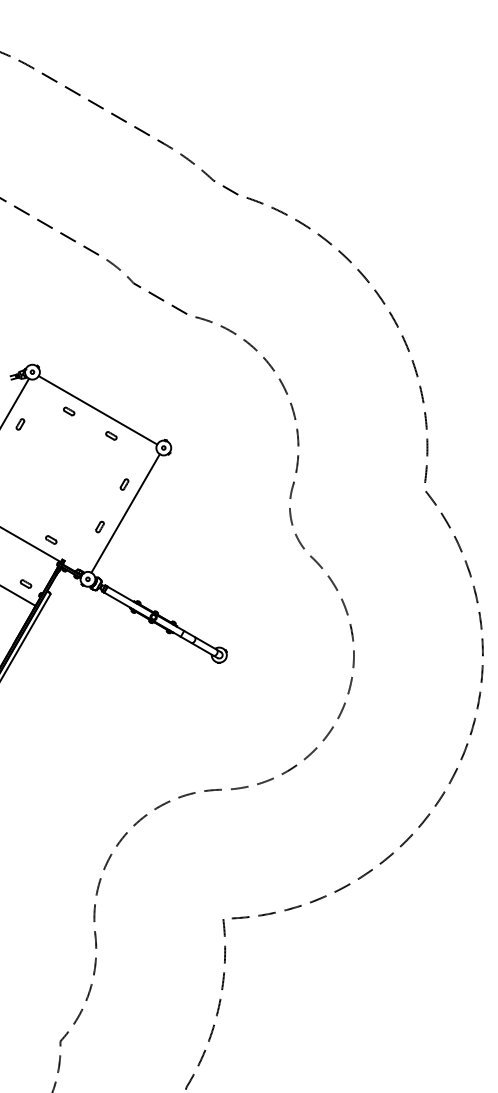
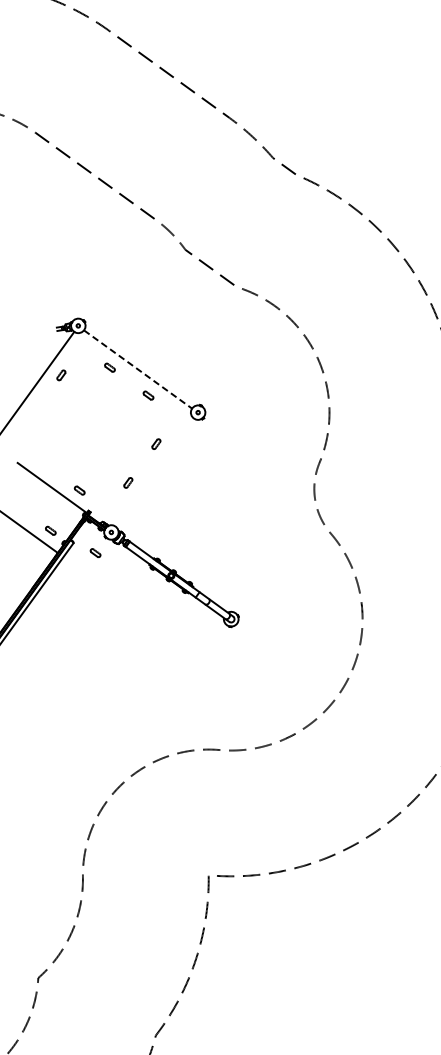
line: (98, 410) -> (138, 369), solid -> dashed
line: (125, 513) -> (154, 472), removed
part: (73, 601) -> (95, 552), added

